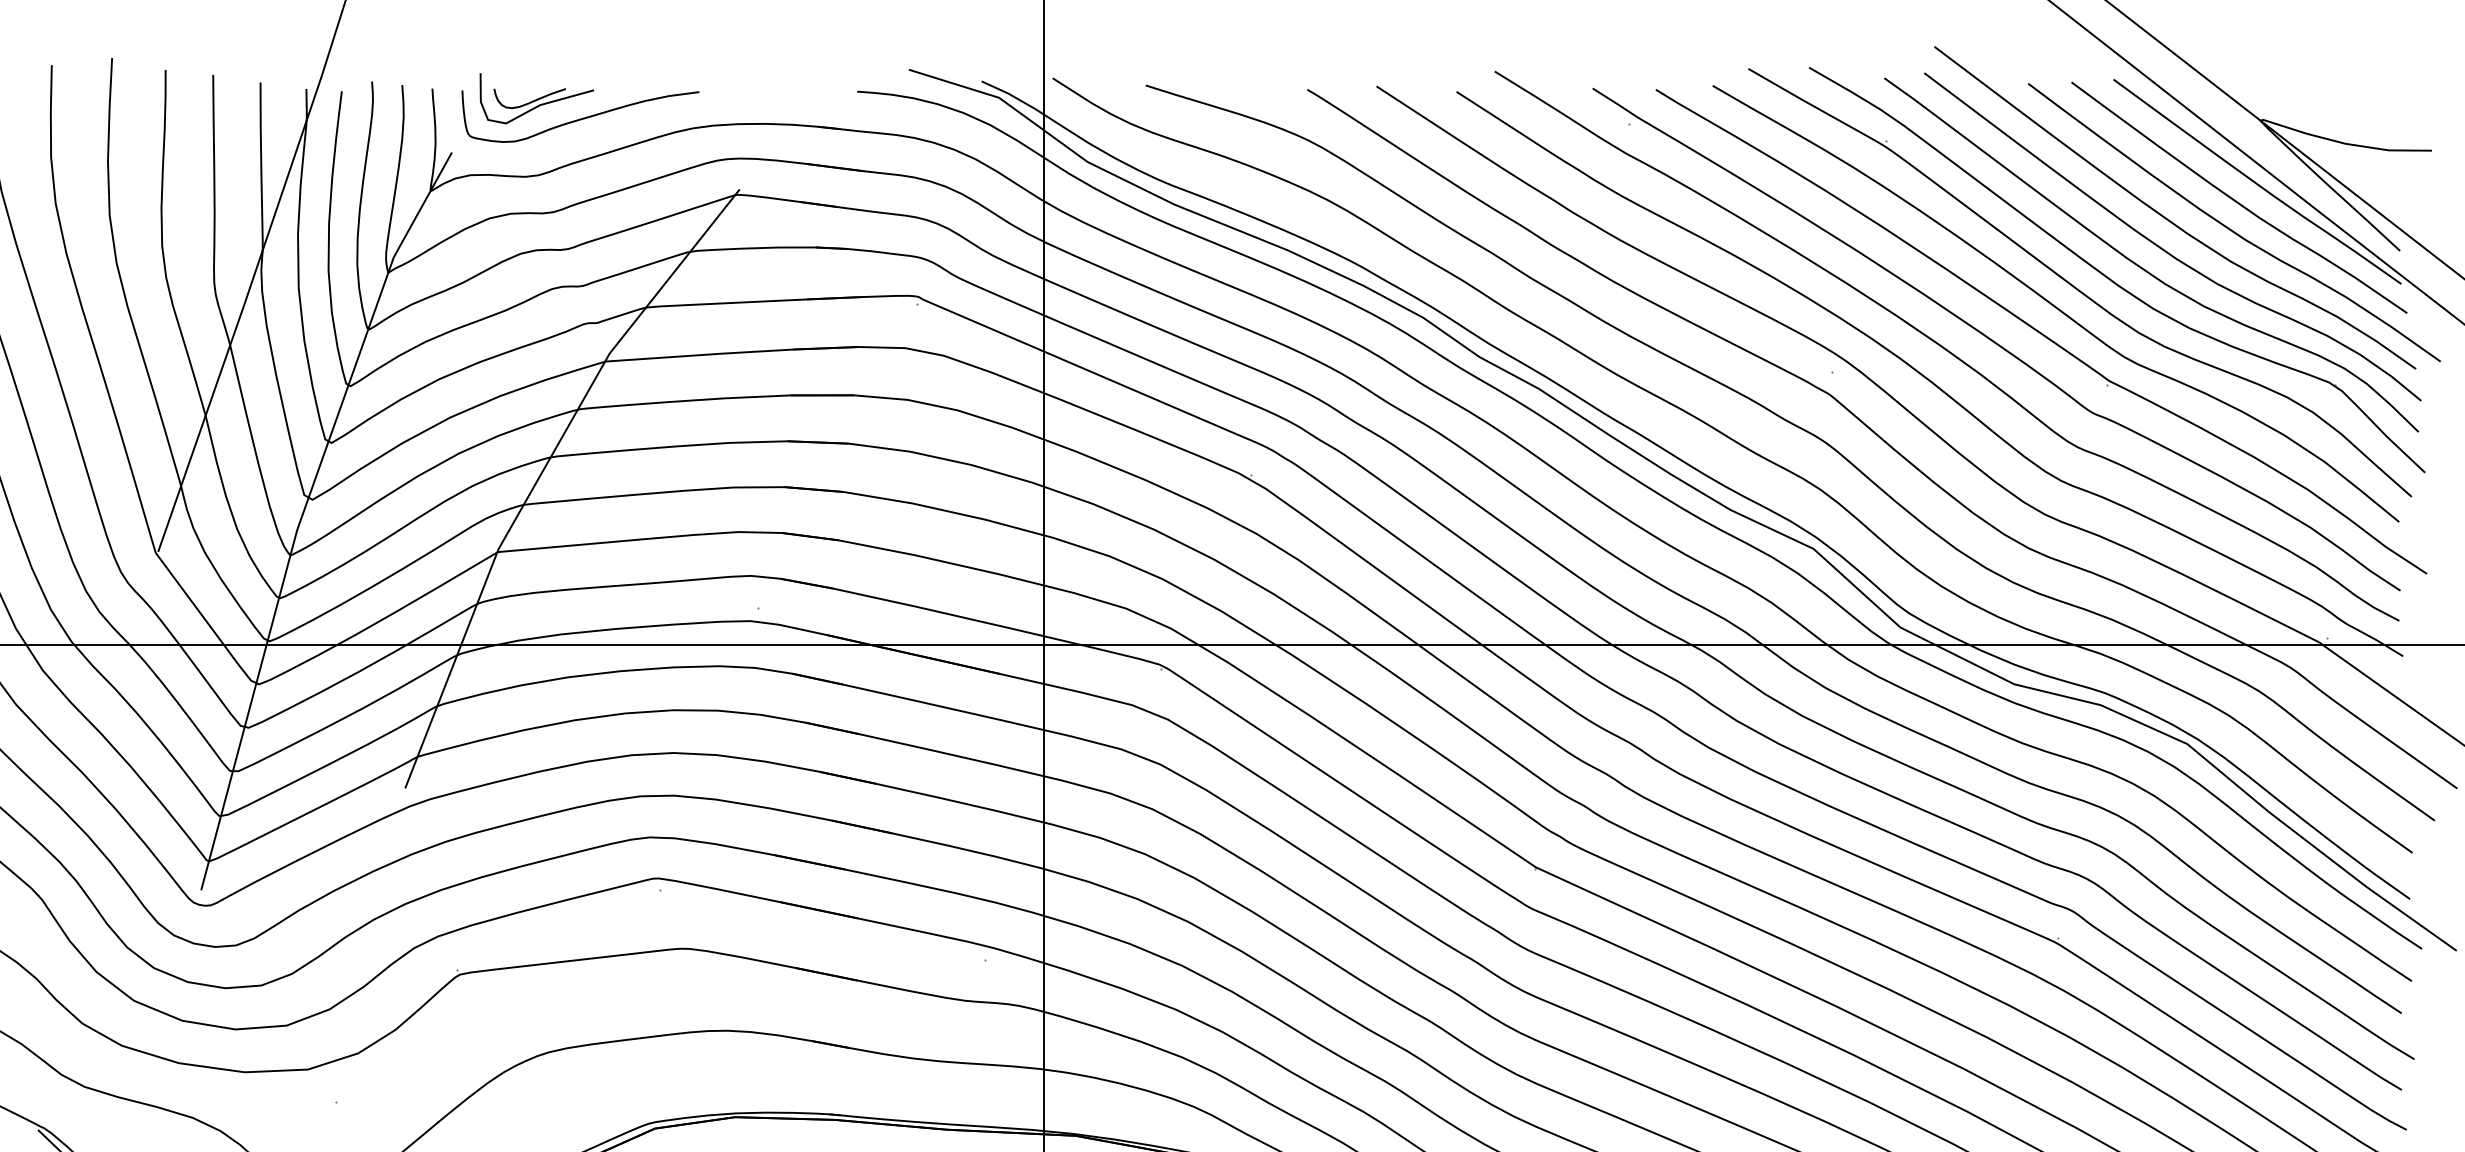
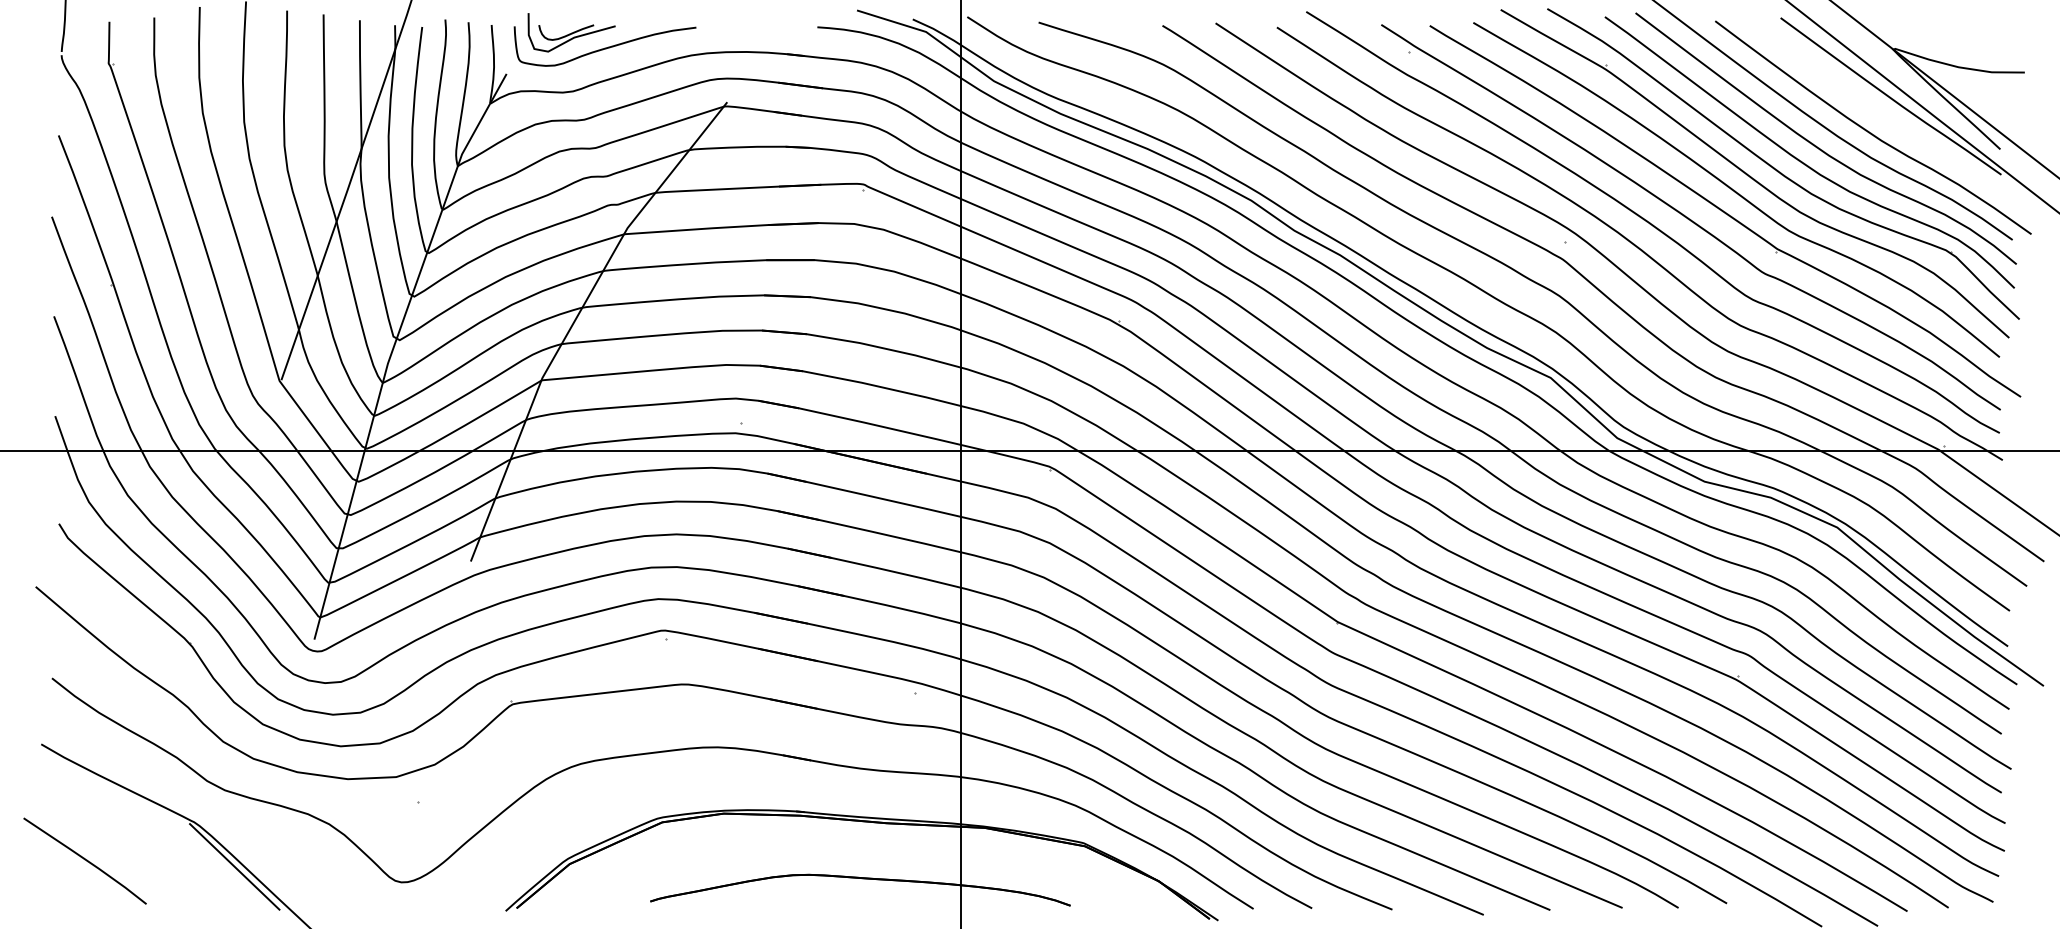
curve: (2238, 201) -> (1876, 111), removed

